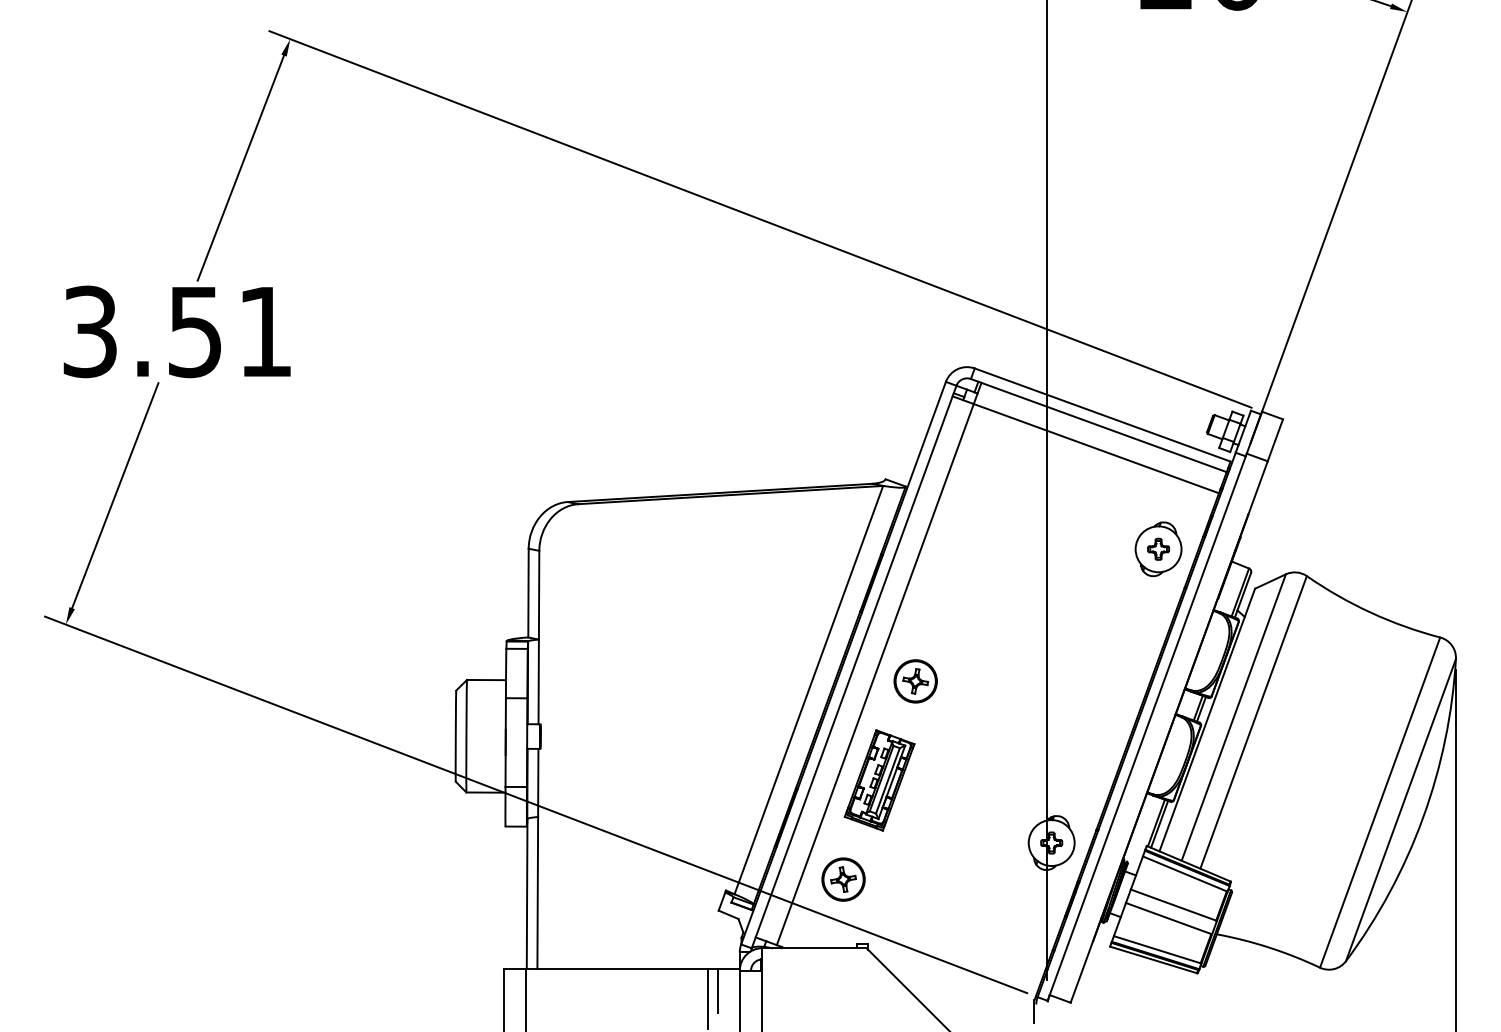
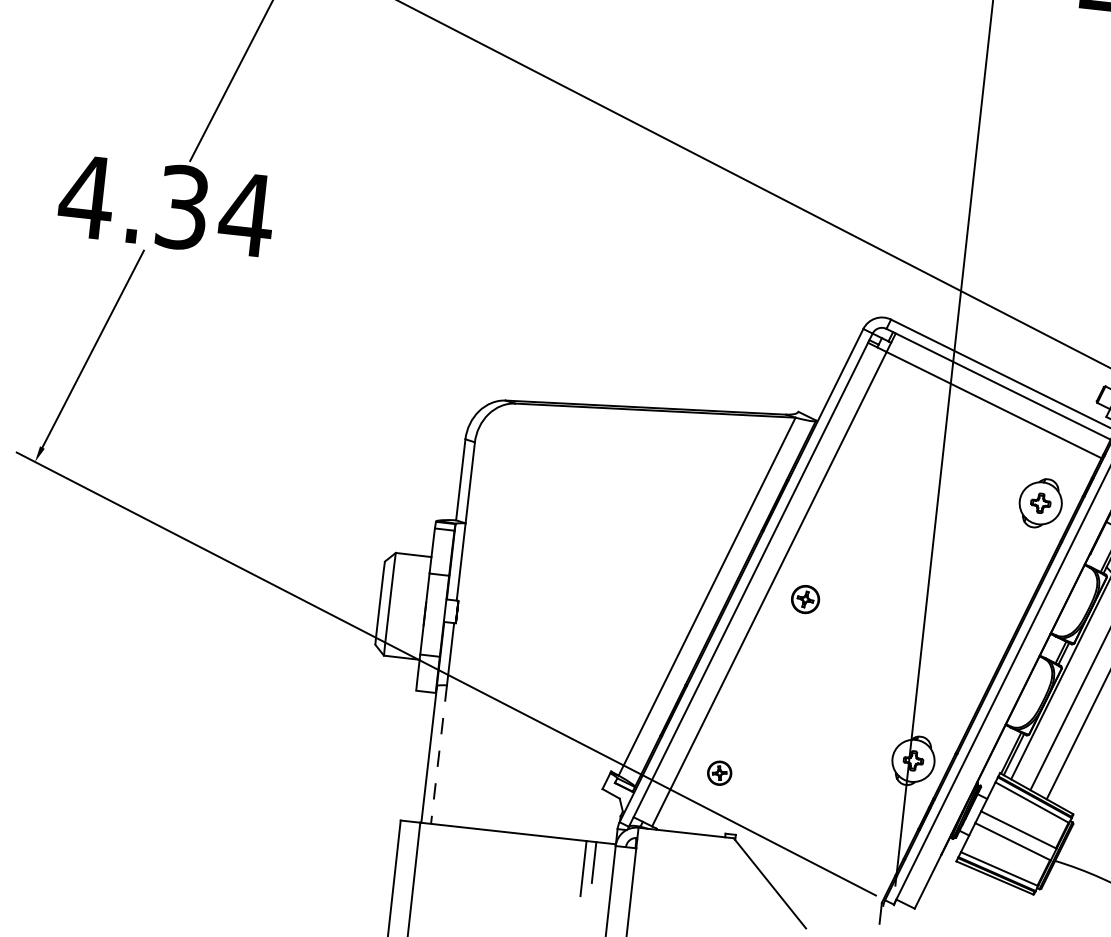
text: (177, 331) -> (166, 205), 3.51 -> 4.34
part: (915, 681) -> (805, 599), size x0.7
part: (879, 780) -> (762, 686), removed
part: (843, 879) -> (719, 773), size x0.6
line: (537, 892) -> (438, 754), solid -> dashed

